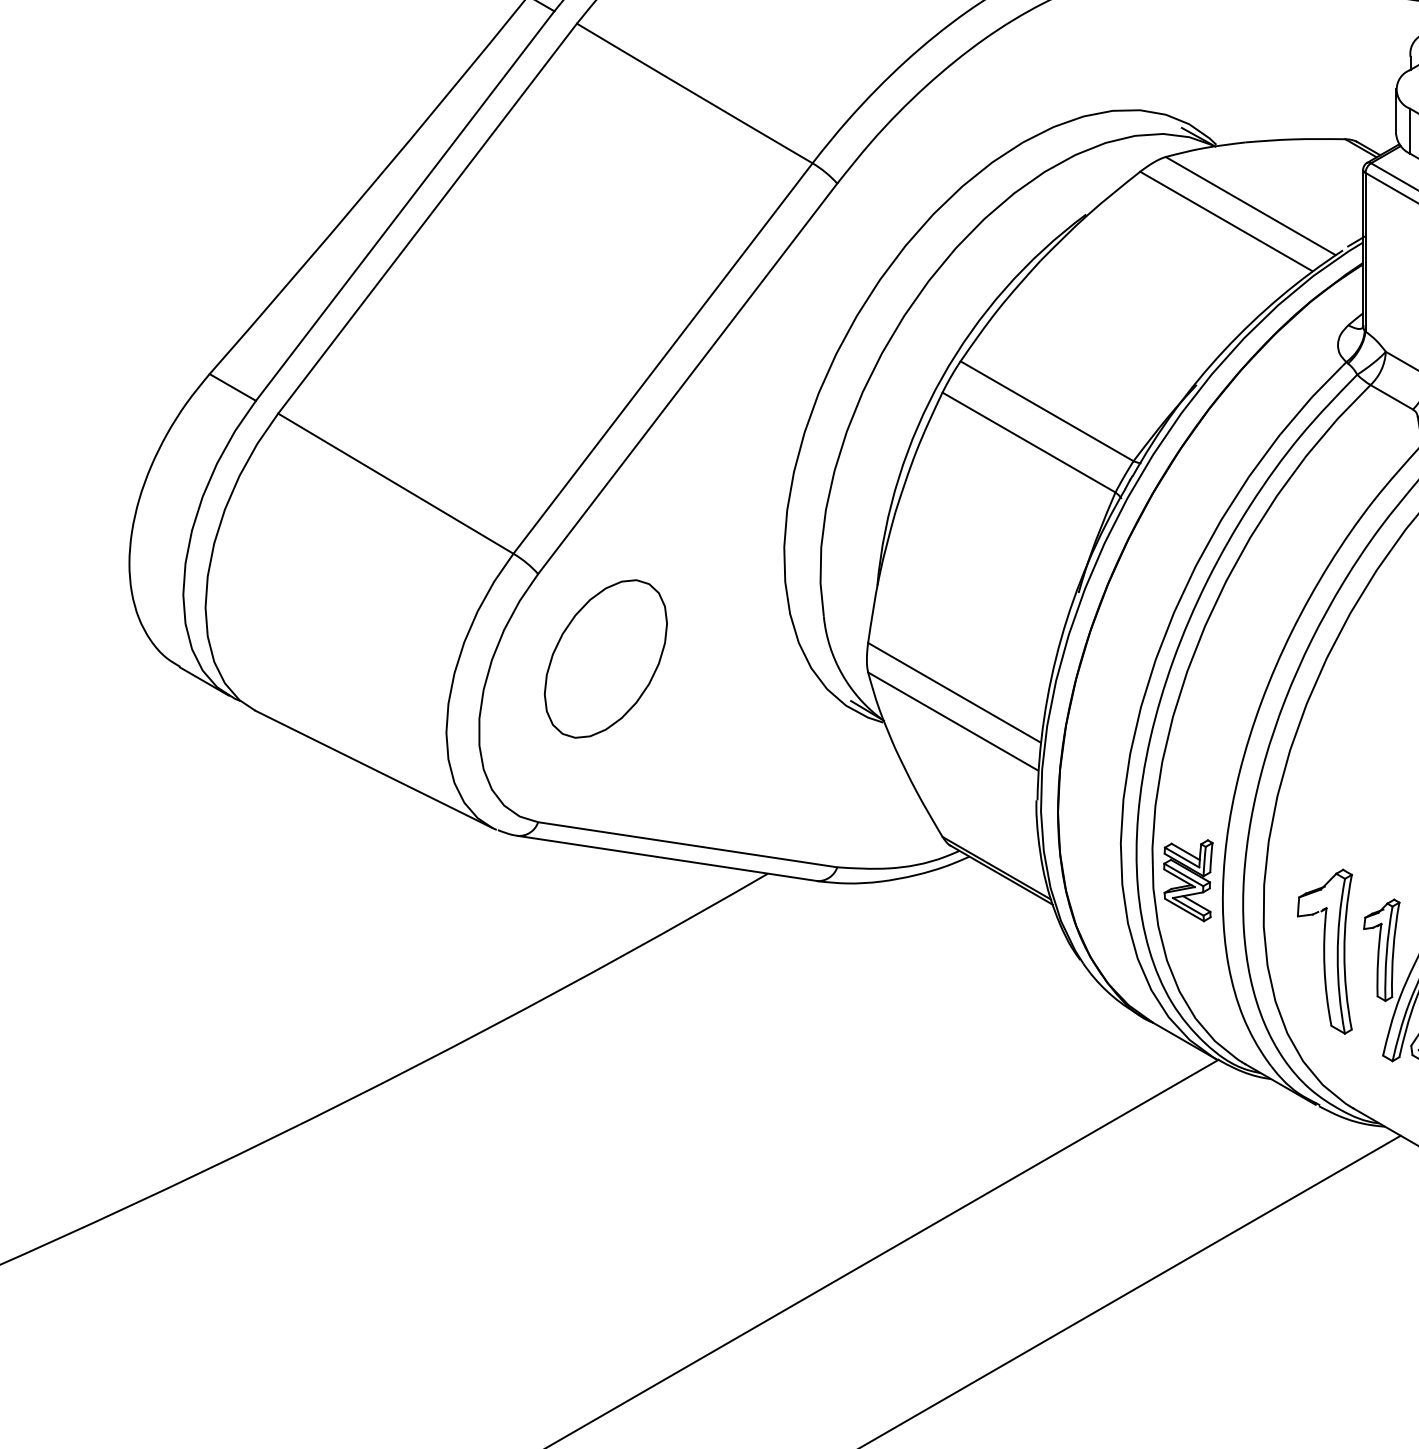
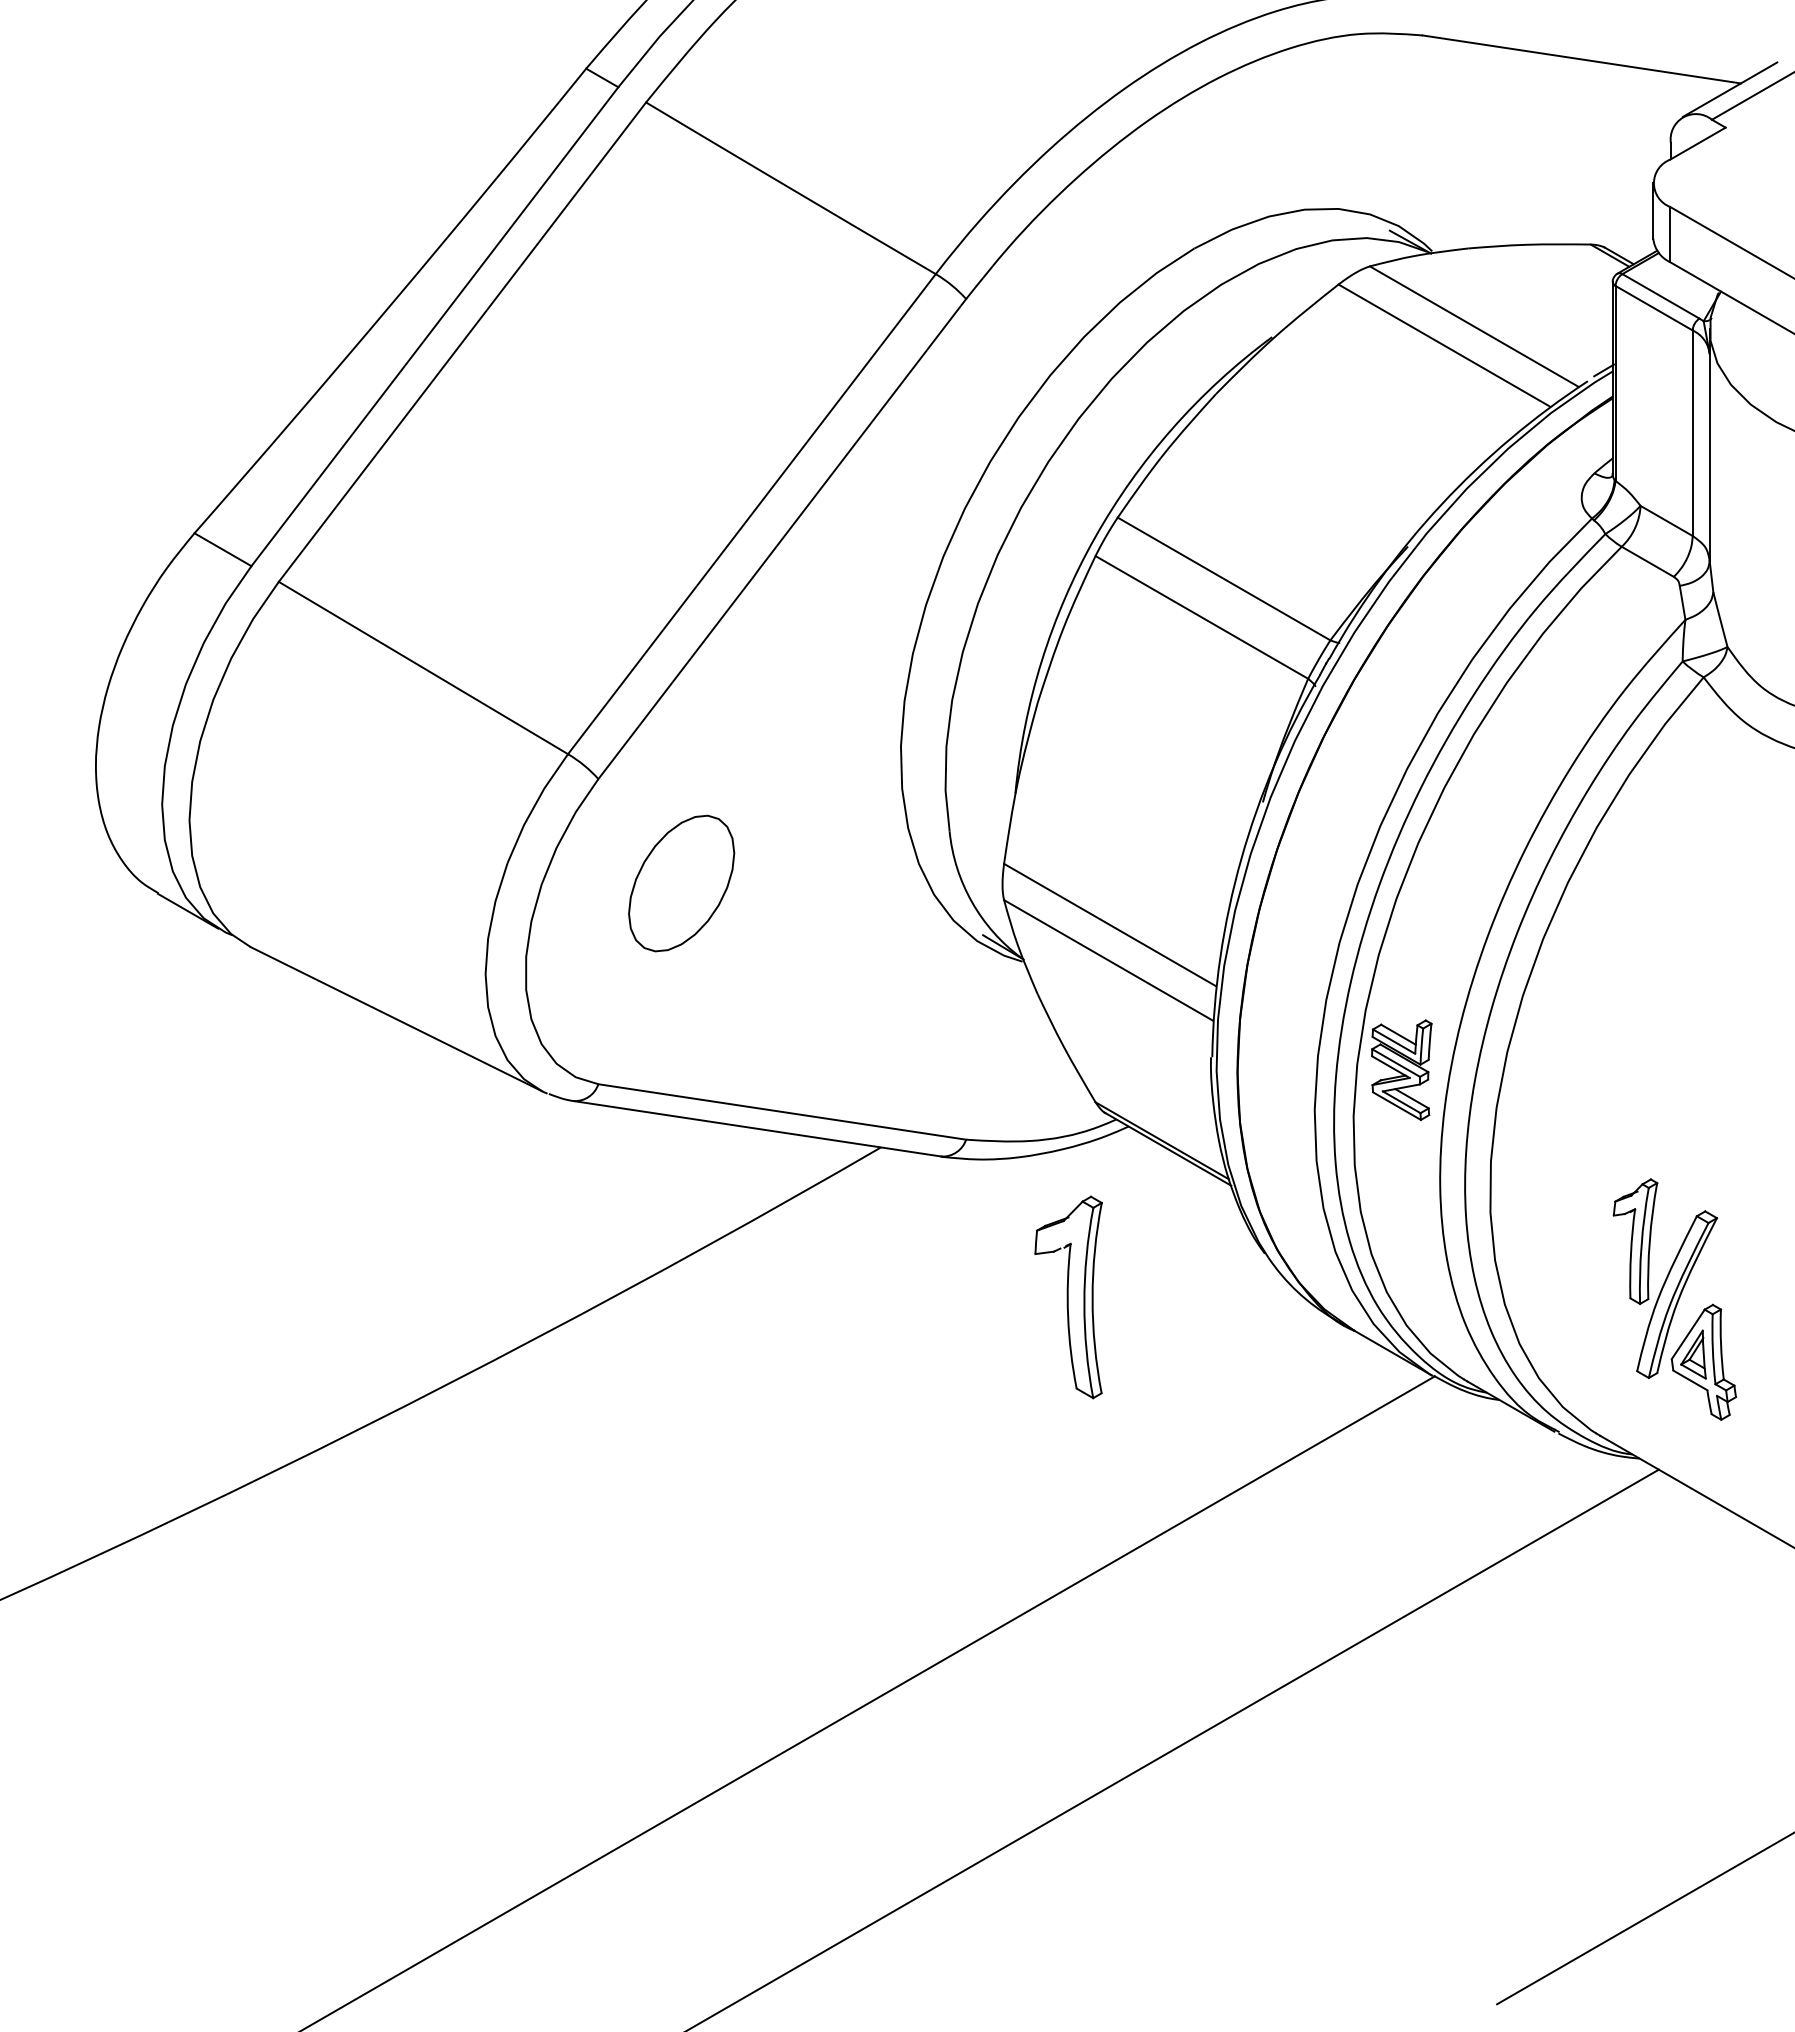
part: (605, 658) -> (681, 883), size x0.7
part: (1188, 880) -> (1401, 1069), moved
part: (1324, 951) -> (1068, 1297), moved

